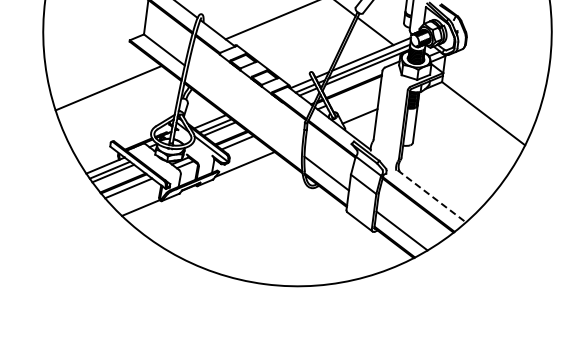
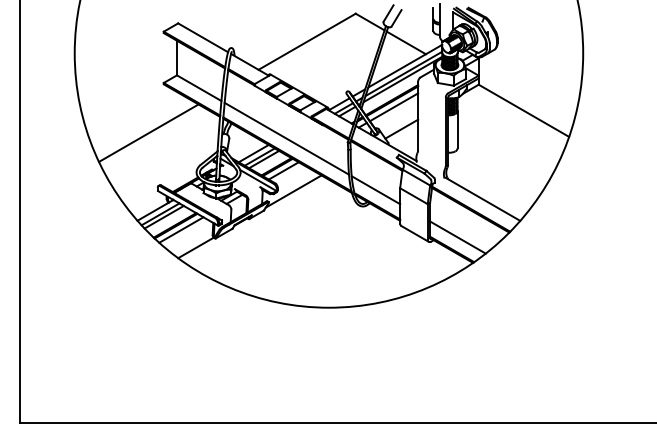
line: (354, 93) -> (393, 107), added
line: (244, 110) -> (286, 138), added
line: (432, 196) -> (483, 199), dashed -> solid

